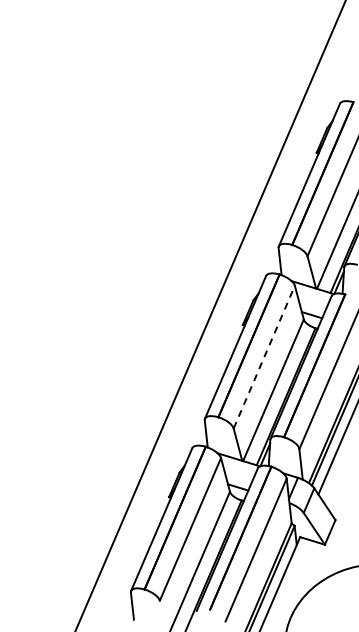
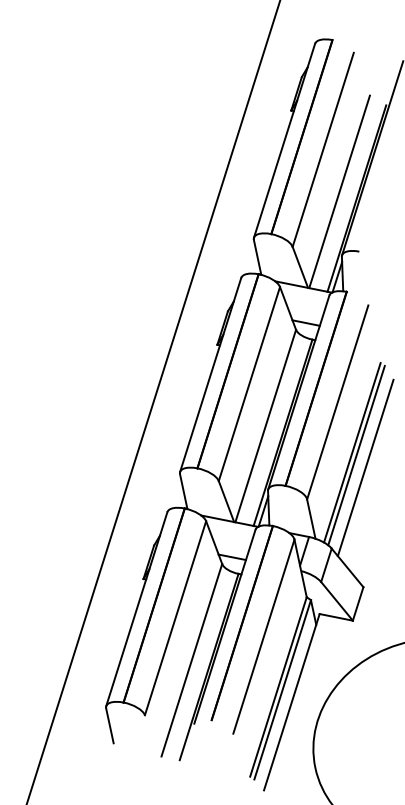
line: (264, 357) -> (249, 384), dashed -> solid

